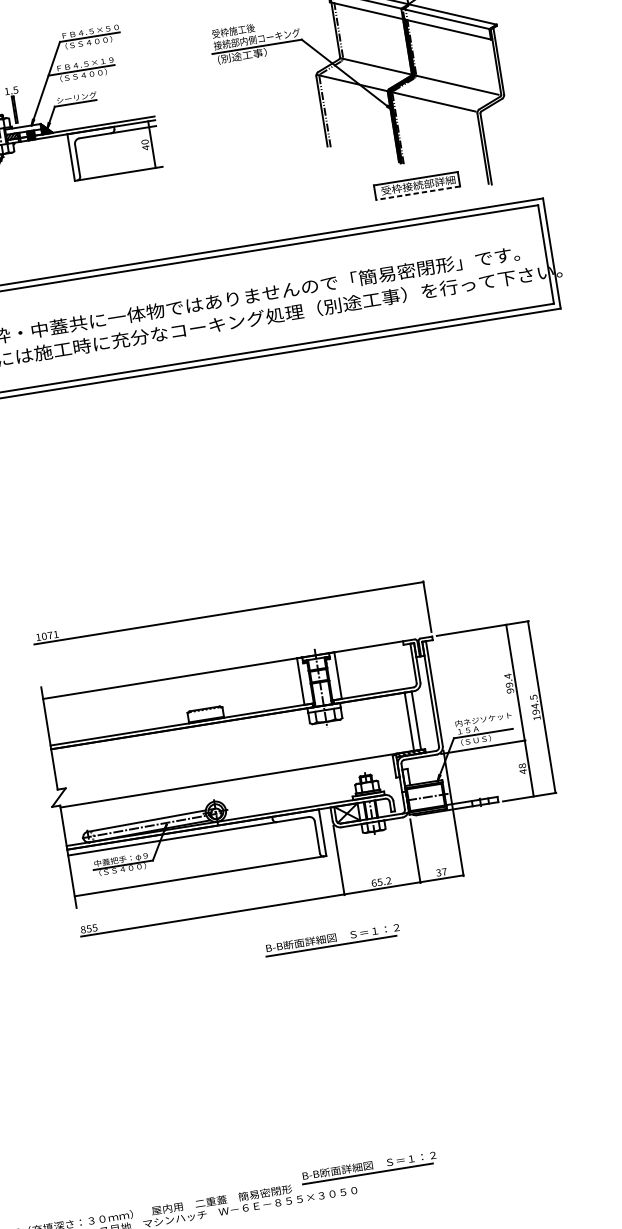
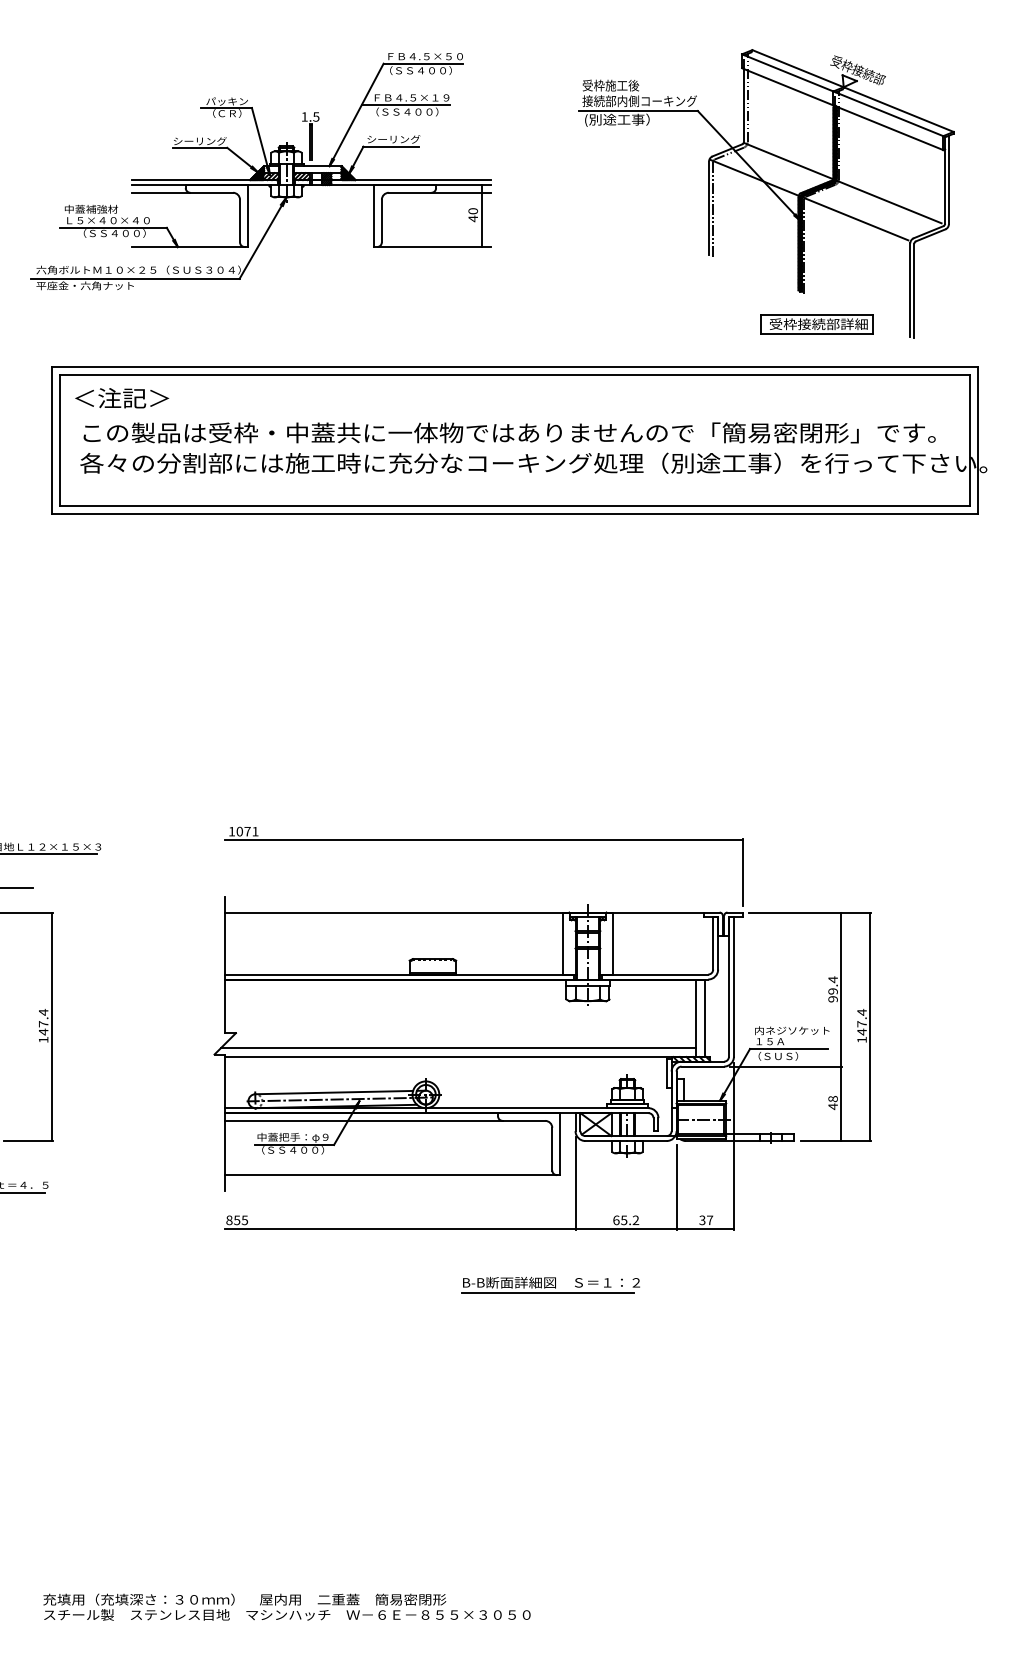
line: (417, 193) -> (816, 334), dashed -> solid
text: (534, 704) -> (861, 1022), 194.5 -> 147.4
line: (234, 772) -> (458, 1047), added
part: (368, 1167) -> (550, 1587), removed

